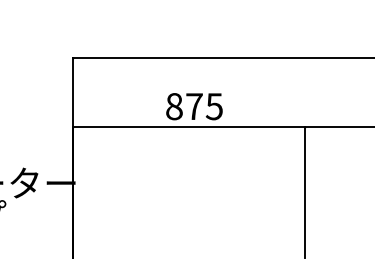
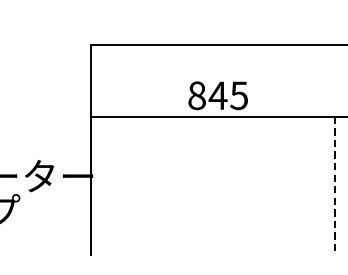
text: (194, 106) -> (218, 95), 875 -> 845
line: (305, 192) -> (334, 186), solid -> dashed

